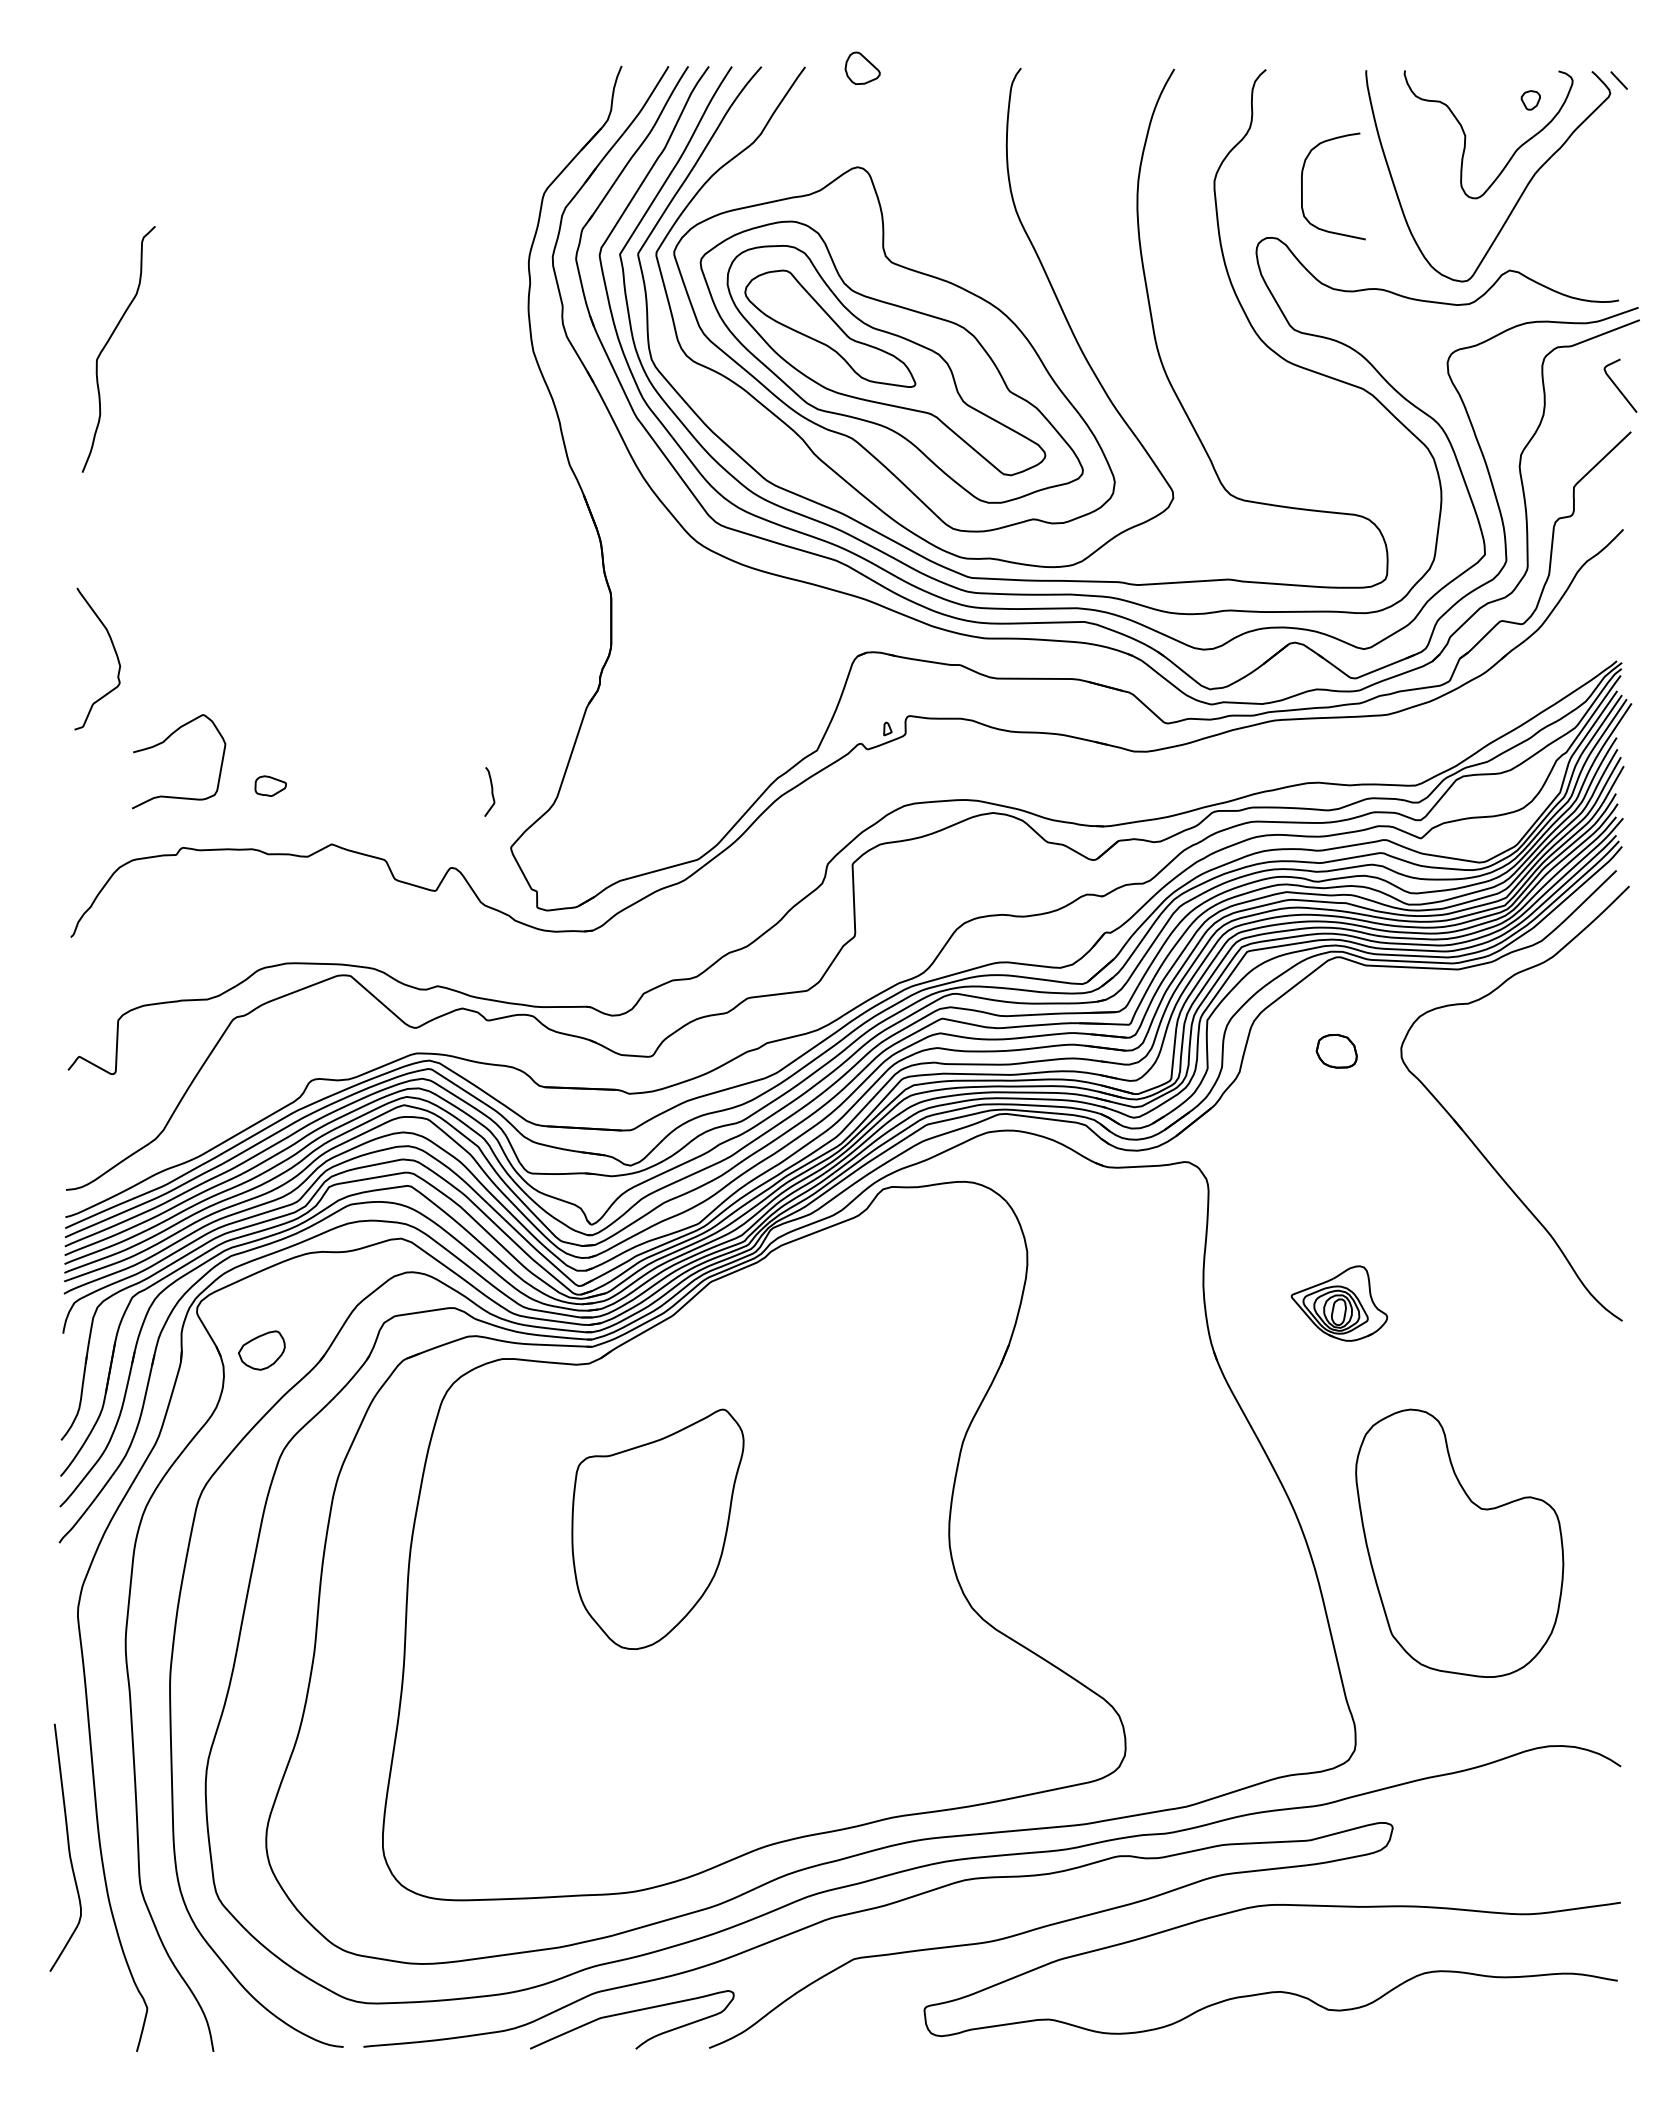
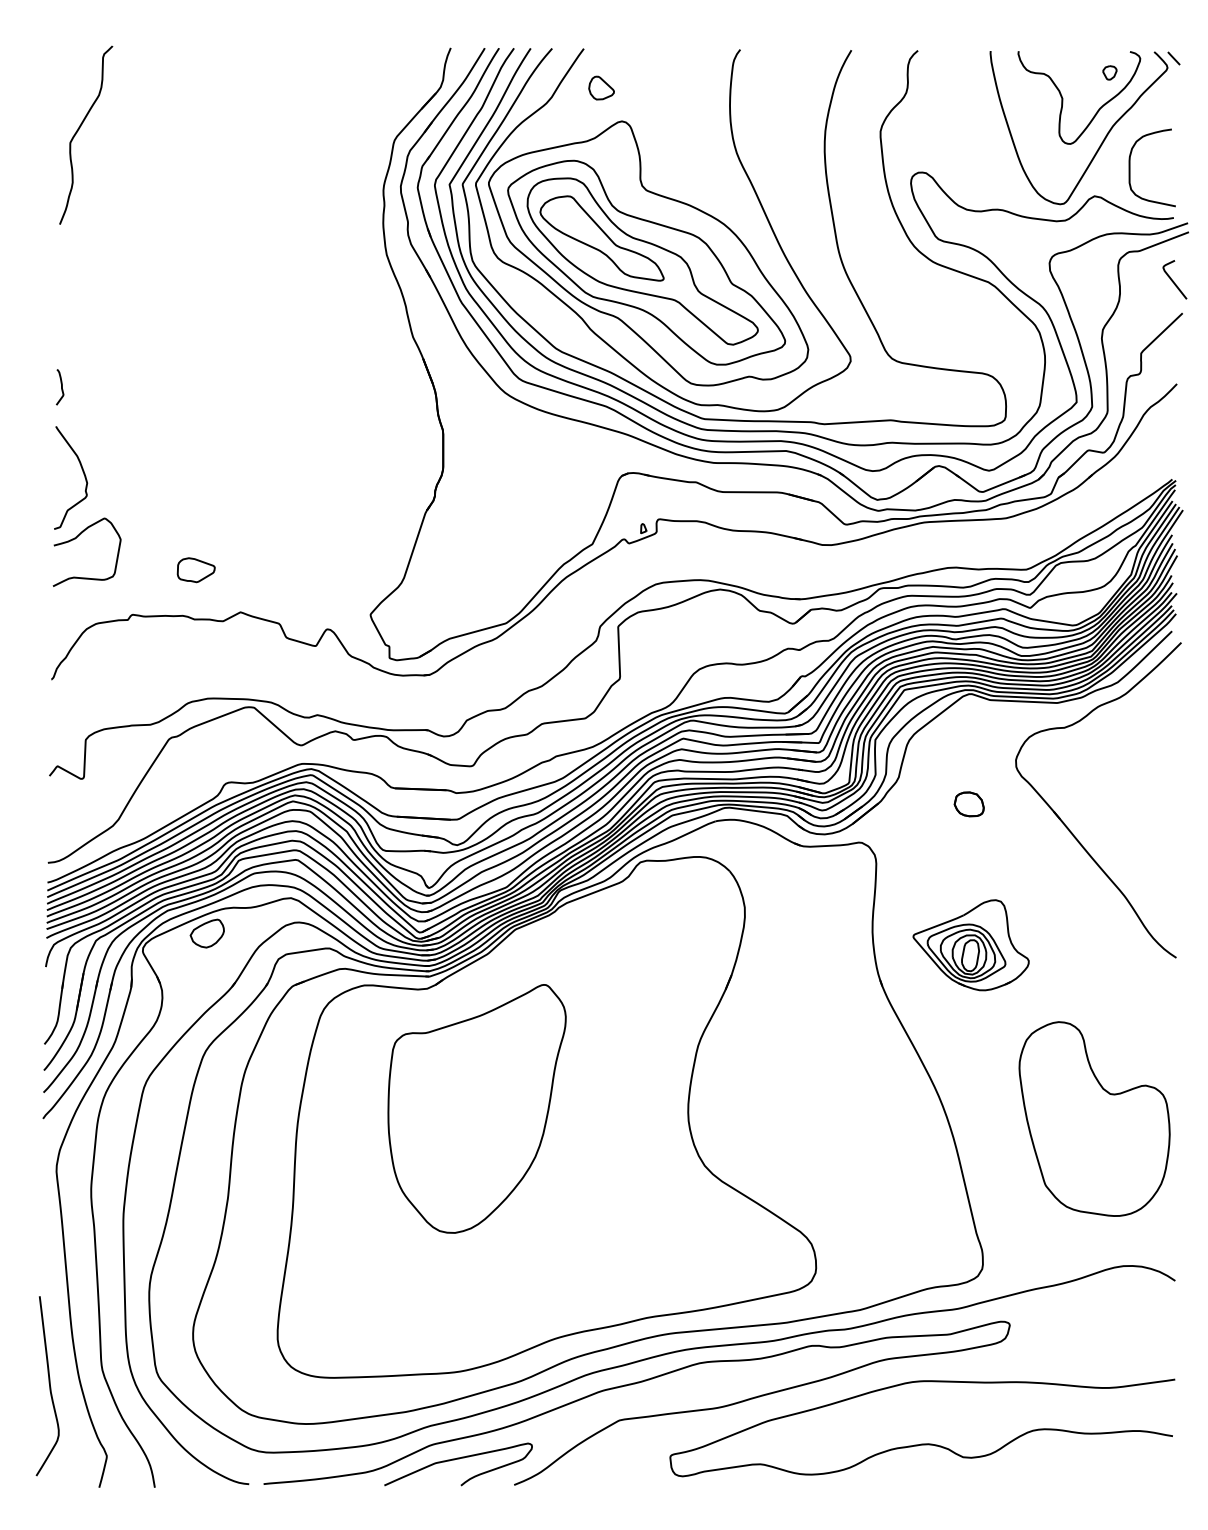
part: (862, 67) -> (601, 87), moved
curve: (1302, 186) -> (1129, 167), moved
curve: (107, 344) -> (78, 131), moved
curve: (163, 743) -> (75, 539), moved
part: (270, 785) -> (196, 569), size x1.67
curve: (491, 791) -> (61, 386), moved
part: (1336, 1050) -> (969, 803), moved
part: (1339, 1303) -> (971, 945), size x1.67
part: (261, 1350) -> (207, 933), moved
part: (657, 1529) -> (476, 1109), size x1.43
part: (1459, 1542) -> (1094, 1118), moved
curve: (67, 1845) -> (49, 1384), moved

